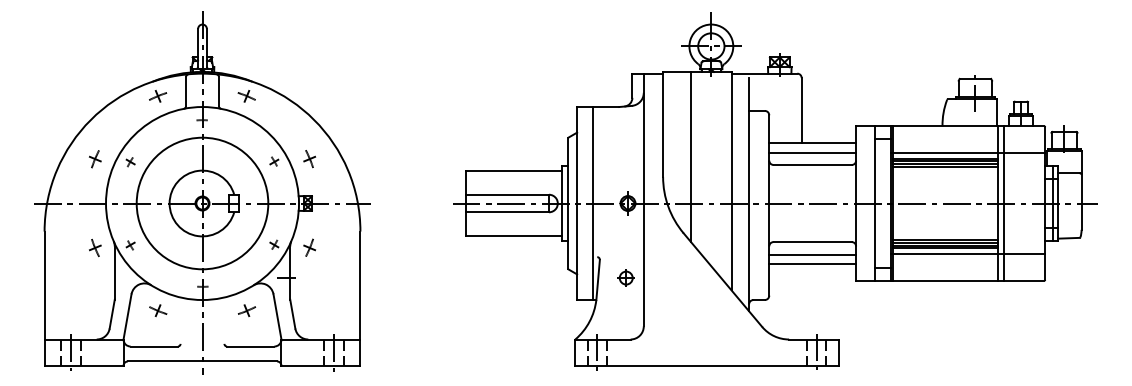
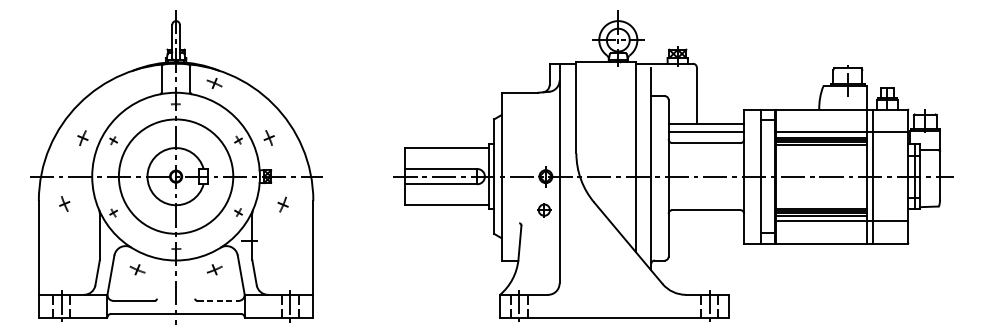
part: (158, 96) -> (137, 83), removed
line: (690, 156) -> (600, 135), removed
line: (592, 203) -> (515, 176), removed
part: (309, 247) -> (282, 204), moved
part: (95, 248) -> (64, 204), moved
line: (812, 254) -> (706, 220), removed
line: (812, 263) -> (706, 228), removed
part: (625, 277) -> (543, 209), moved
line: (250, 346) -> (217, 300), solid -> dashed

